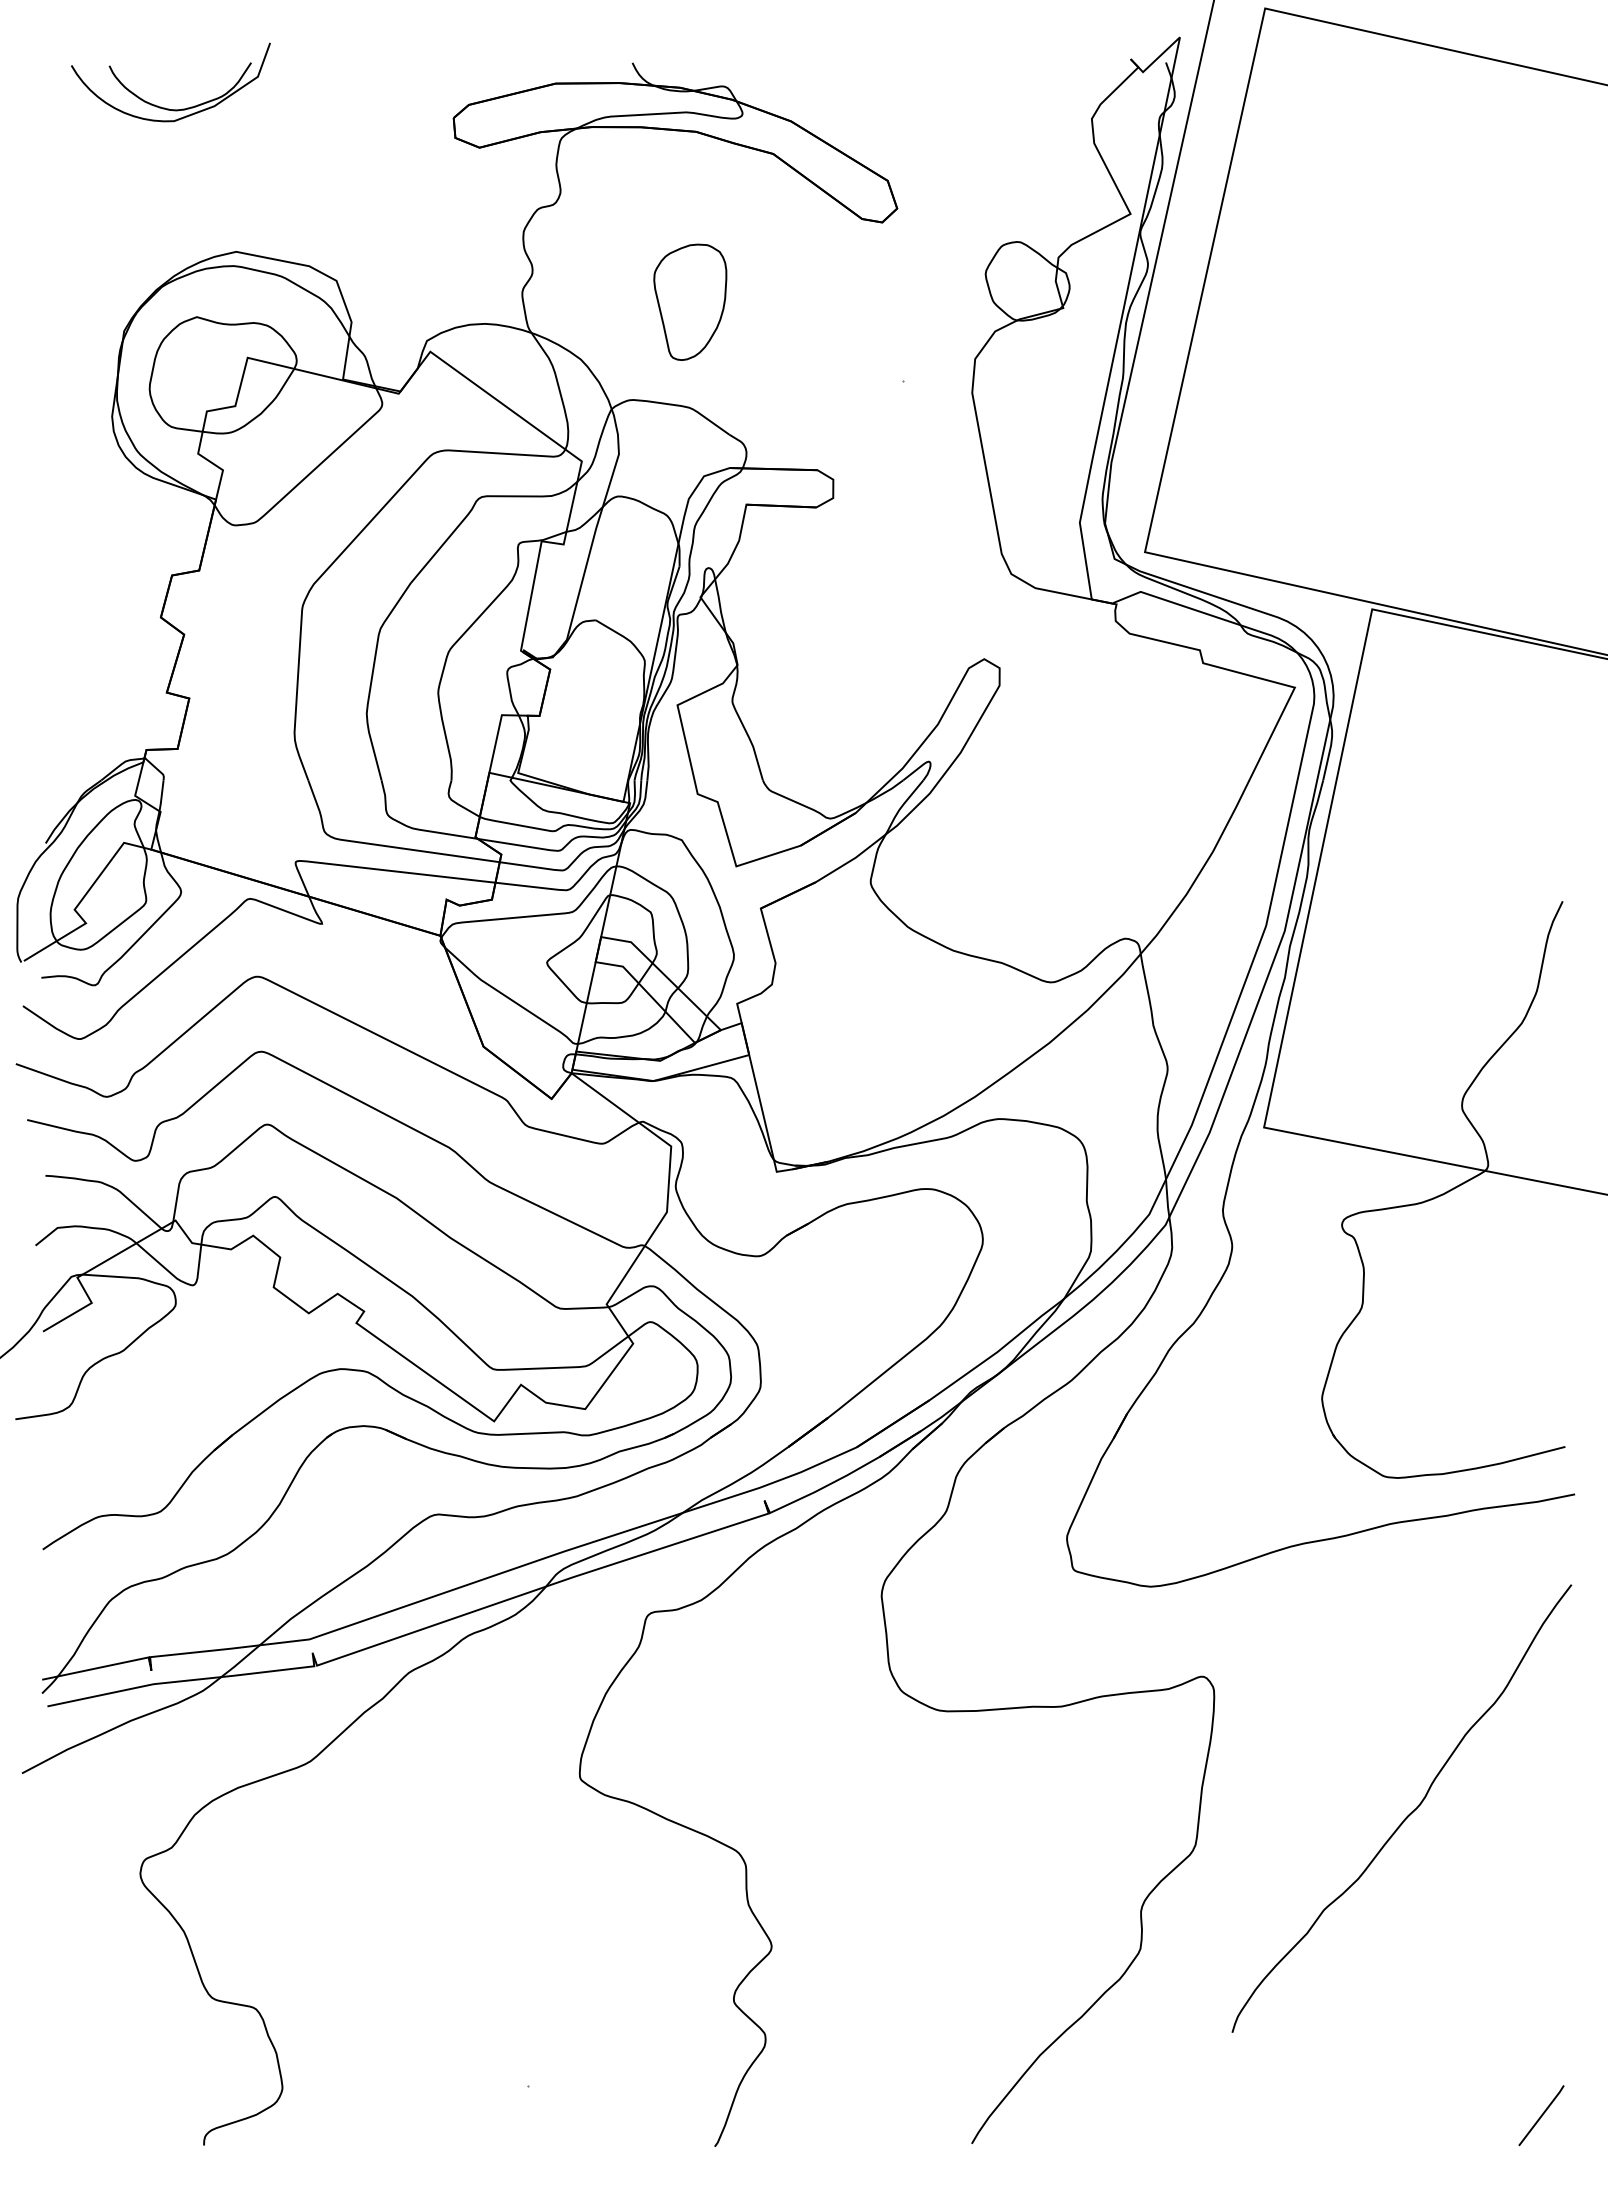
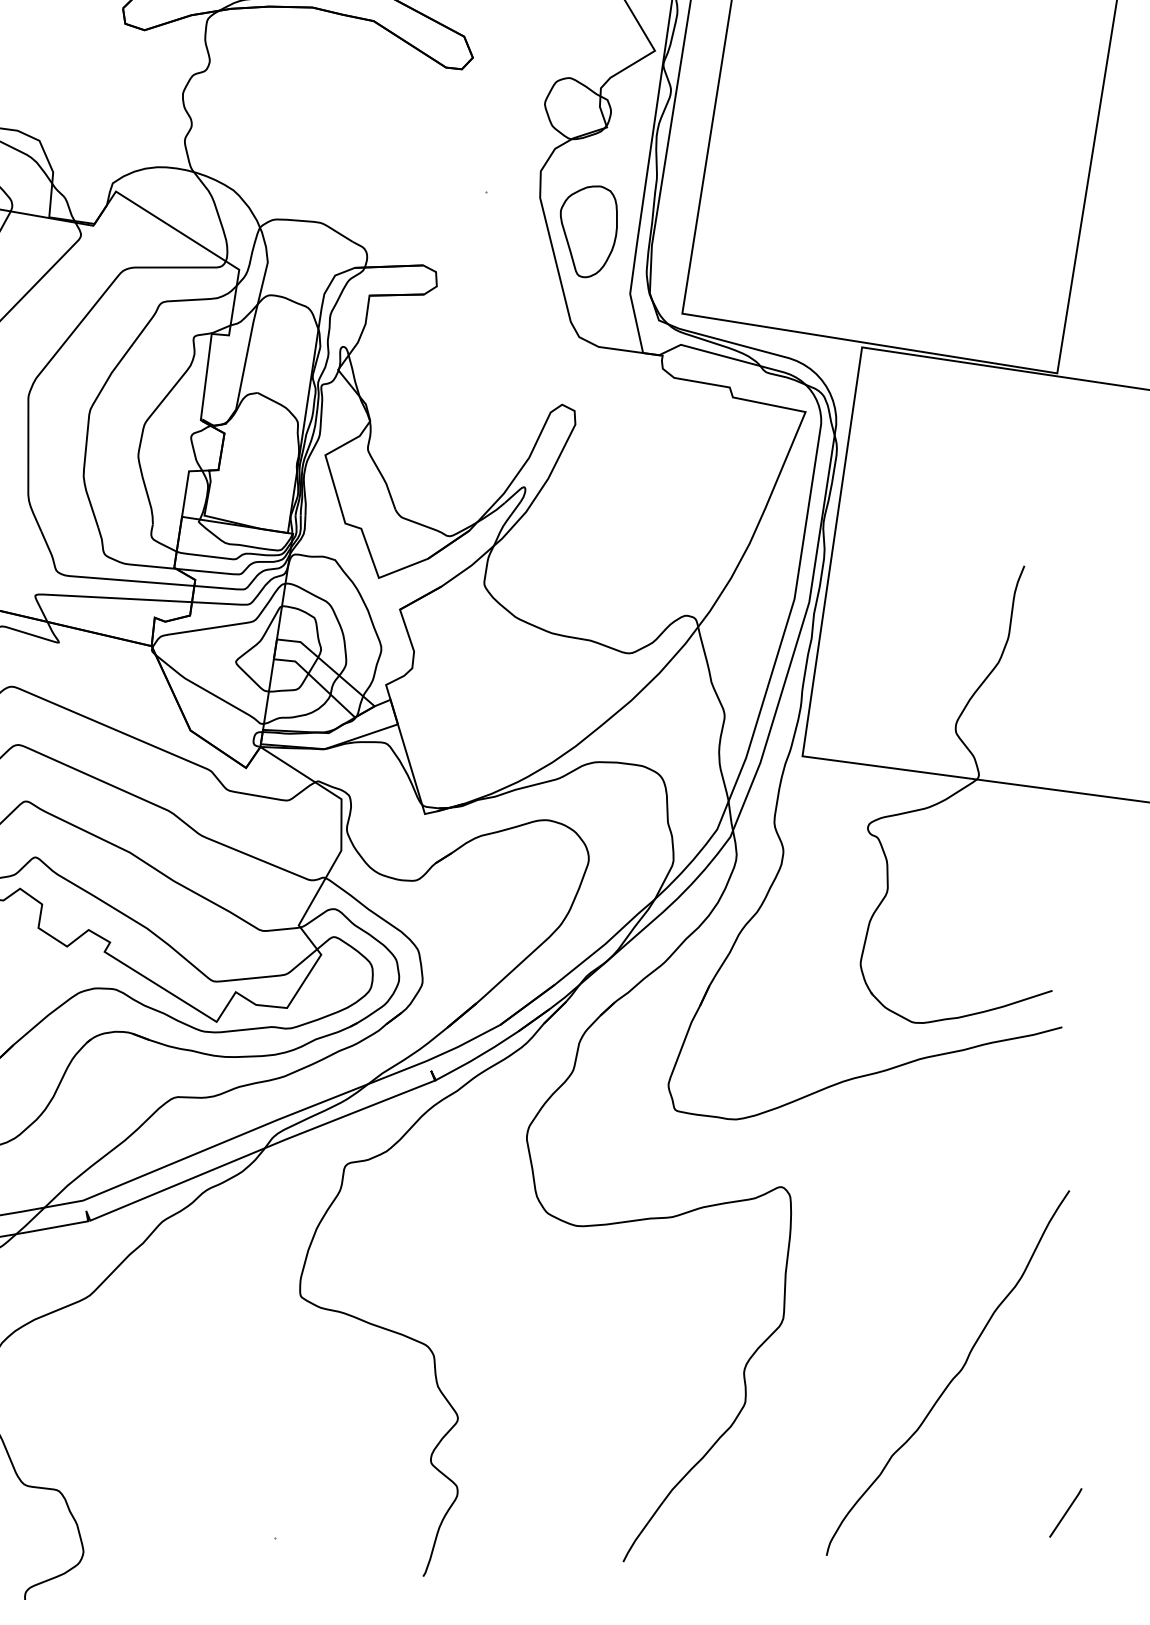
part: (690, 301) -> (590, 231), moved
curve: (1408, 1814) -> (953, 1377), moved

